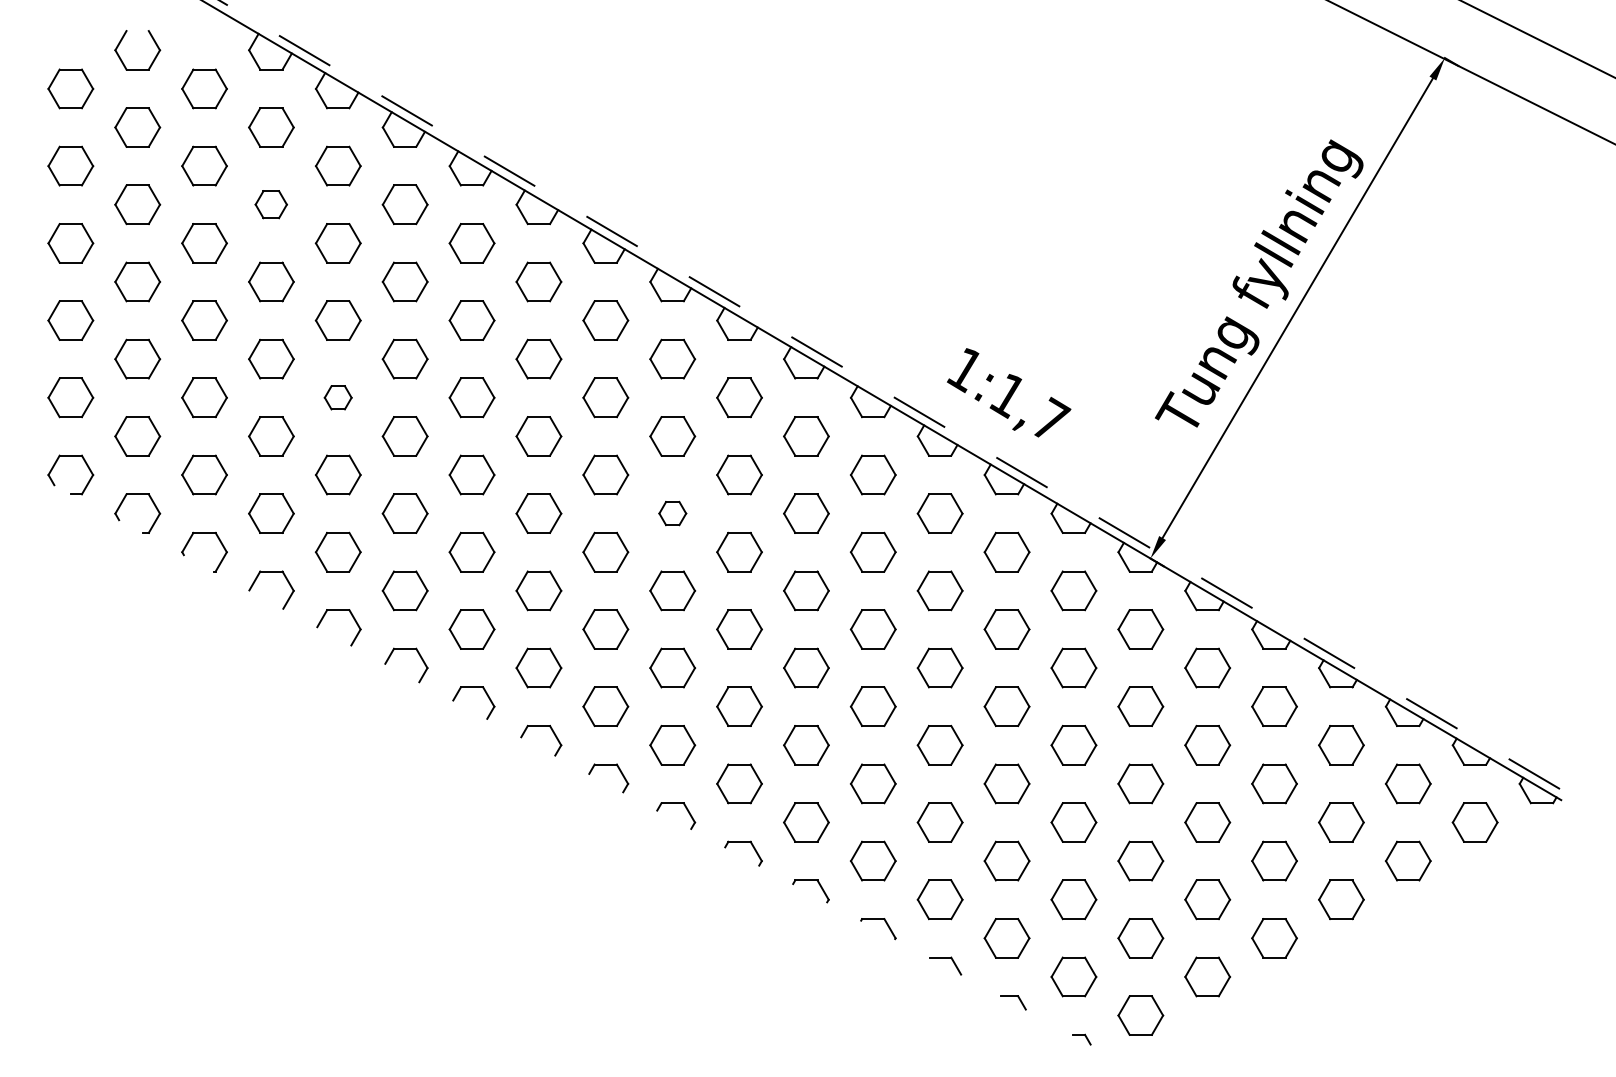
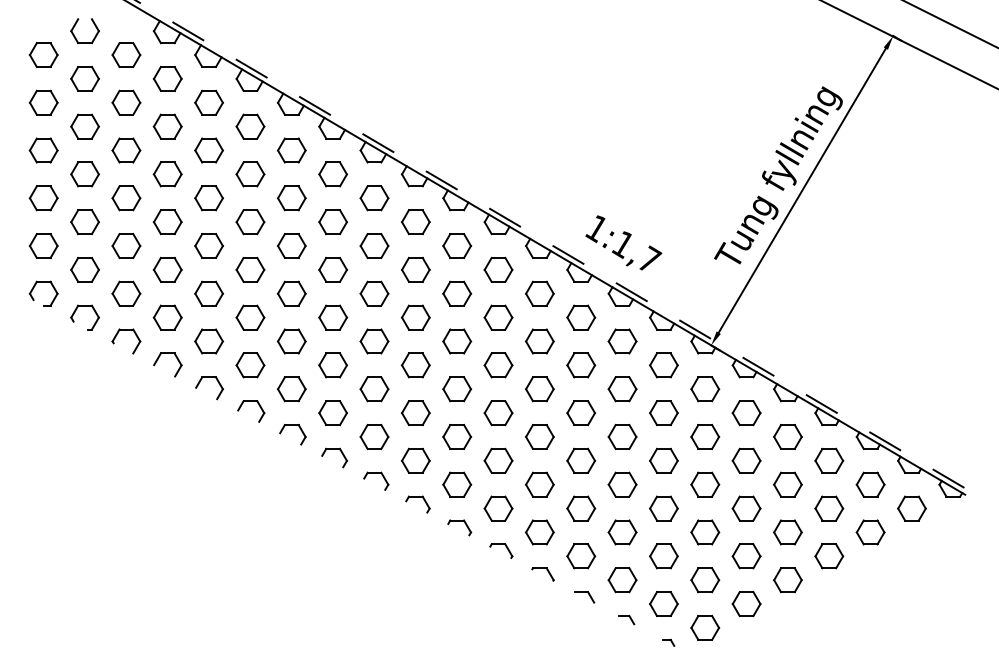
part: (270, 204) -> (167, 126), size x1.43
part: (337, 396) -> (208, 245), size x1.67
part: (672, 513) -> (415, 317), size x1.67

